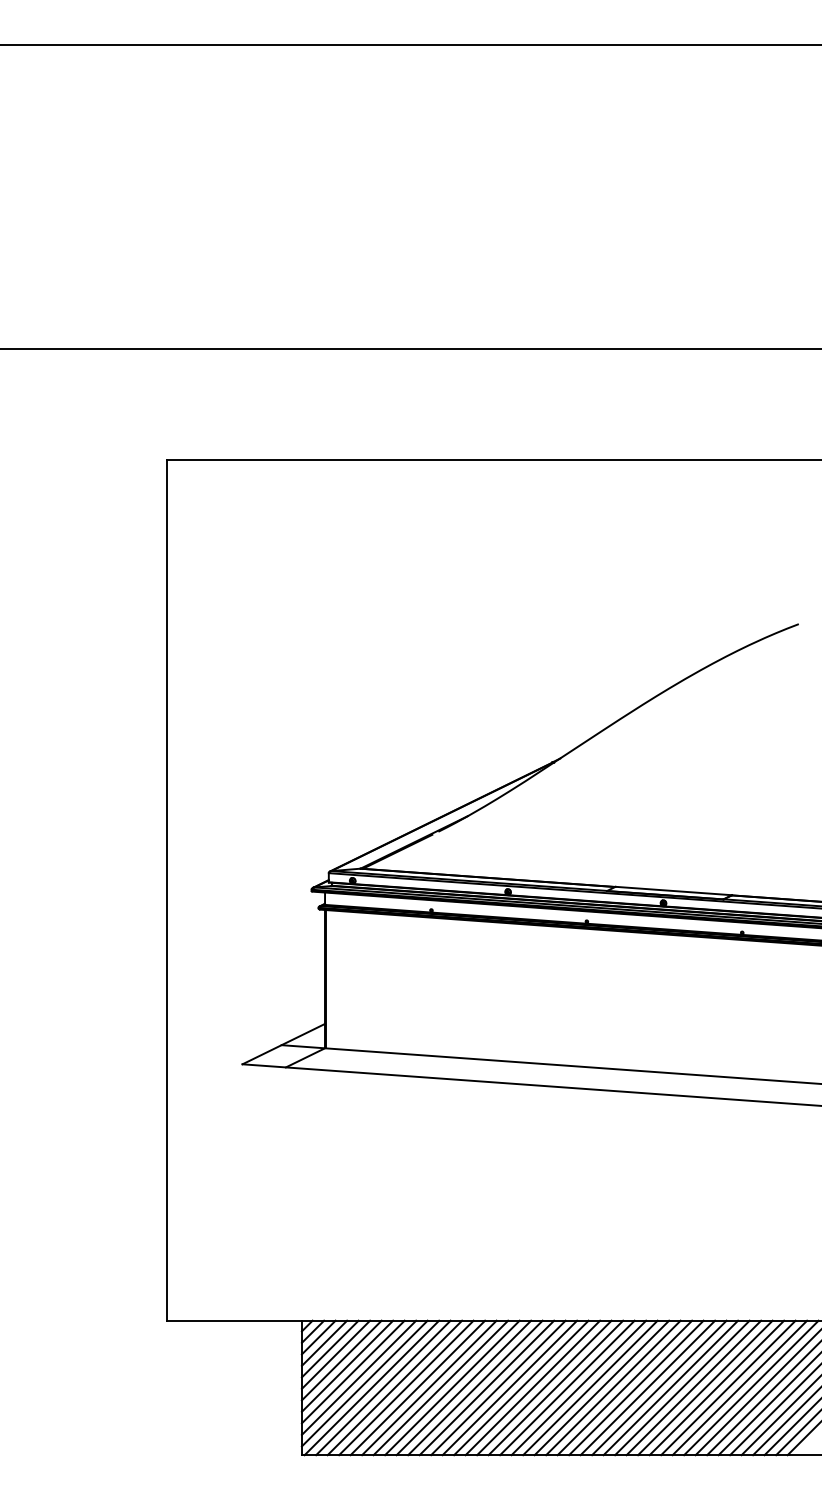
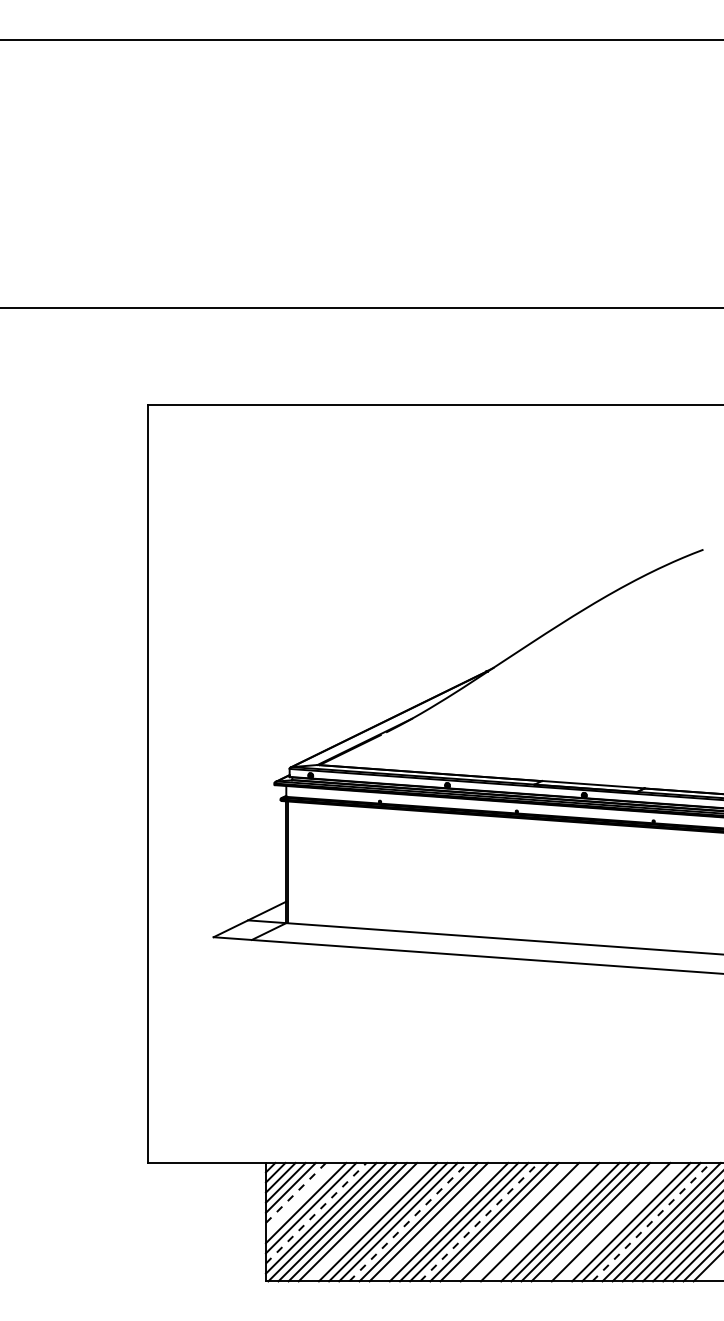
line: (336, 1354) -> (296, 1192), solid -> dashed
line: (341, 1359) -> (300, 1197), removed
line: (359, 1376) -> (316, 1212), solid -> dashed
line: (417, 1387) -> (367, 1221), removed
line: (497, 1387) -> (438, 1221), removed
line: (578, 1387) -> (509, 1221), removed
line: (601, 1387) -> (529, 1221), removed
line: (625, 1387) -> (550, 1221), removed
line: (681, 1387) -> (600, 1221), removed
line: (704, 1387) -> (620, 1221), removed
line: (463, 1388) -> (408, 1222), solid -> dashed
line: (544, 1388) -> (479, 1222), solid -> dashed
line: (739, 1388) -> (651, 1222), solid -> dashed

